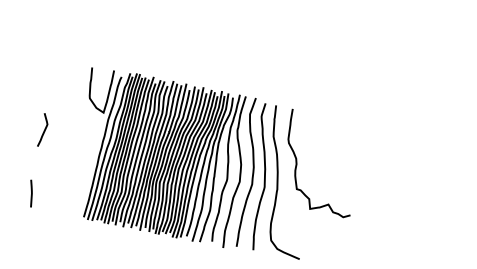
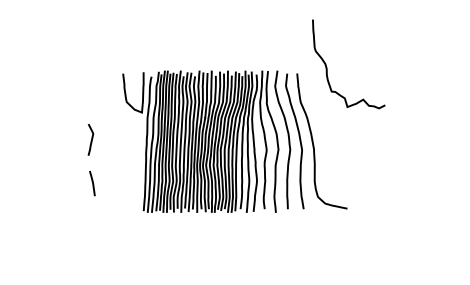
curve: (297, 162) -> (327, 67), moved
line: (31, 193) -> (92, 183), moved

